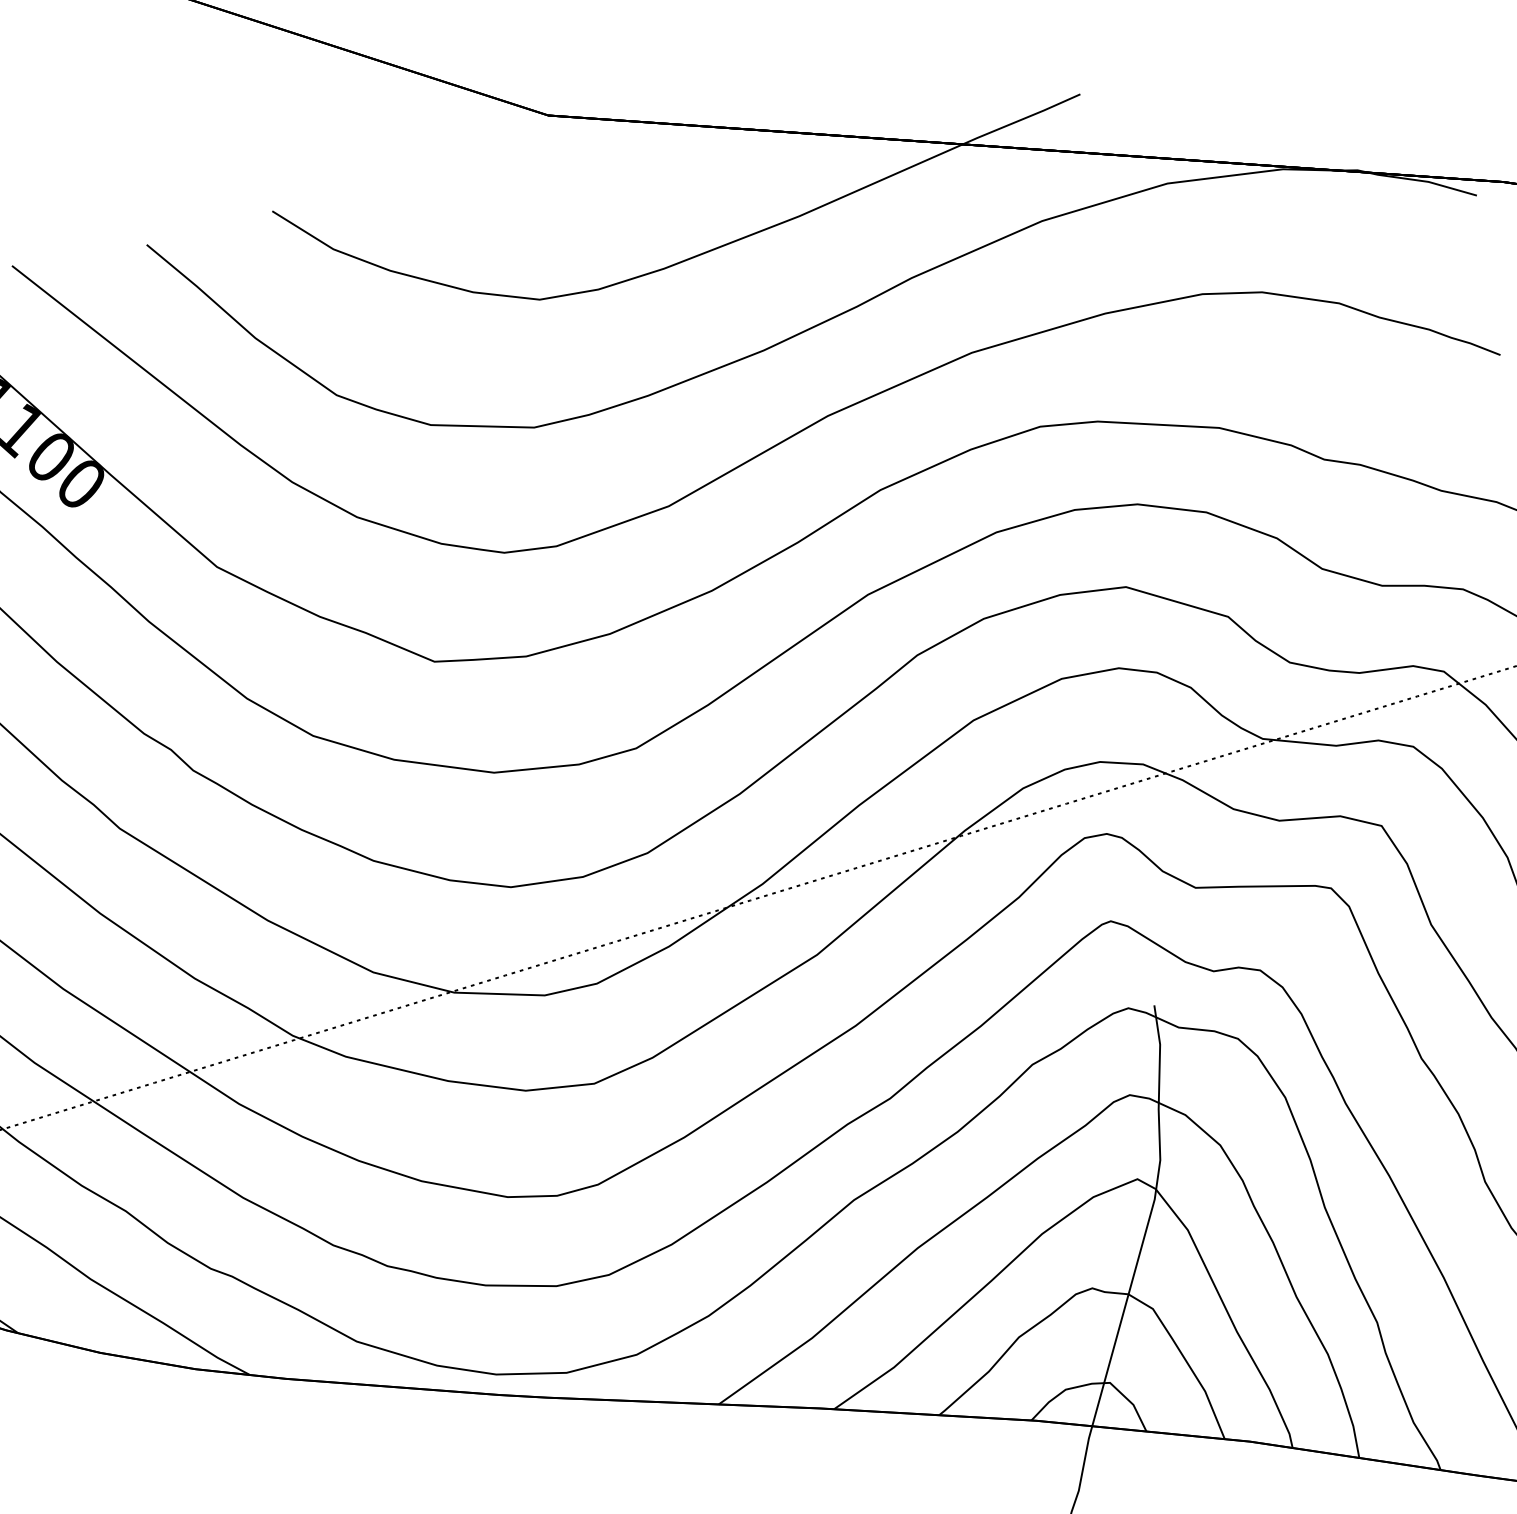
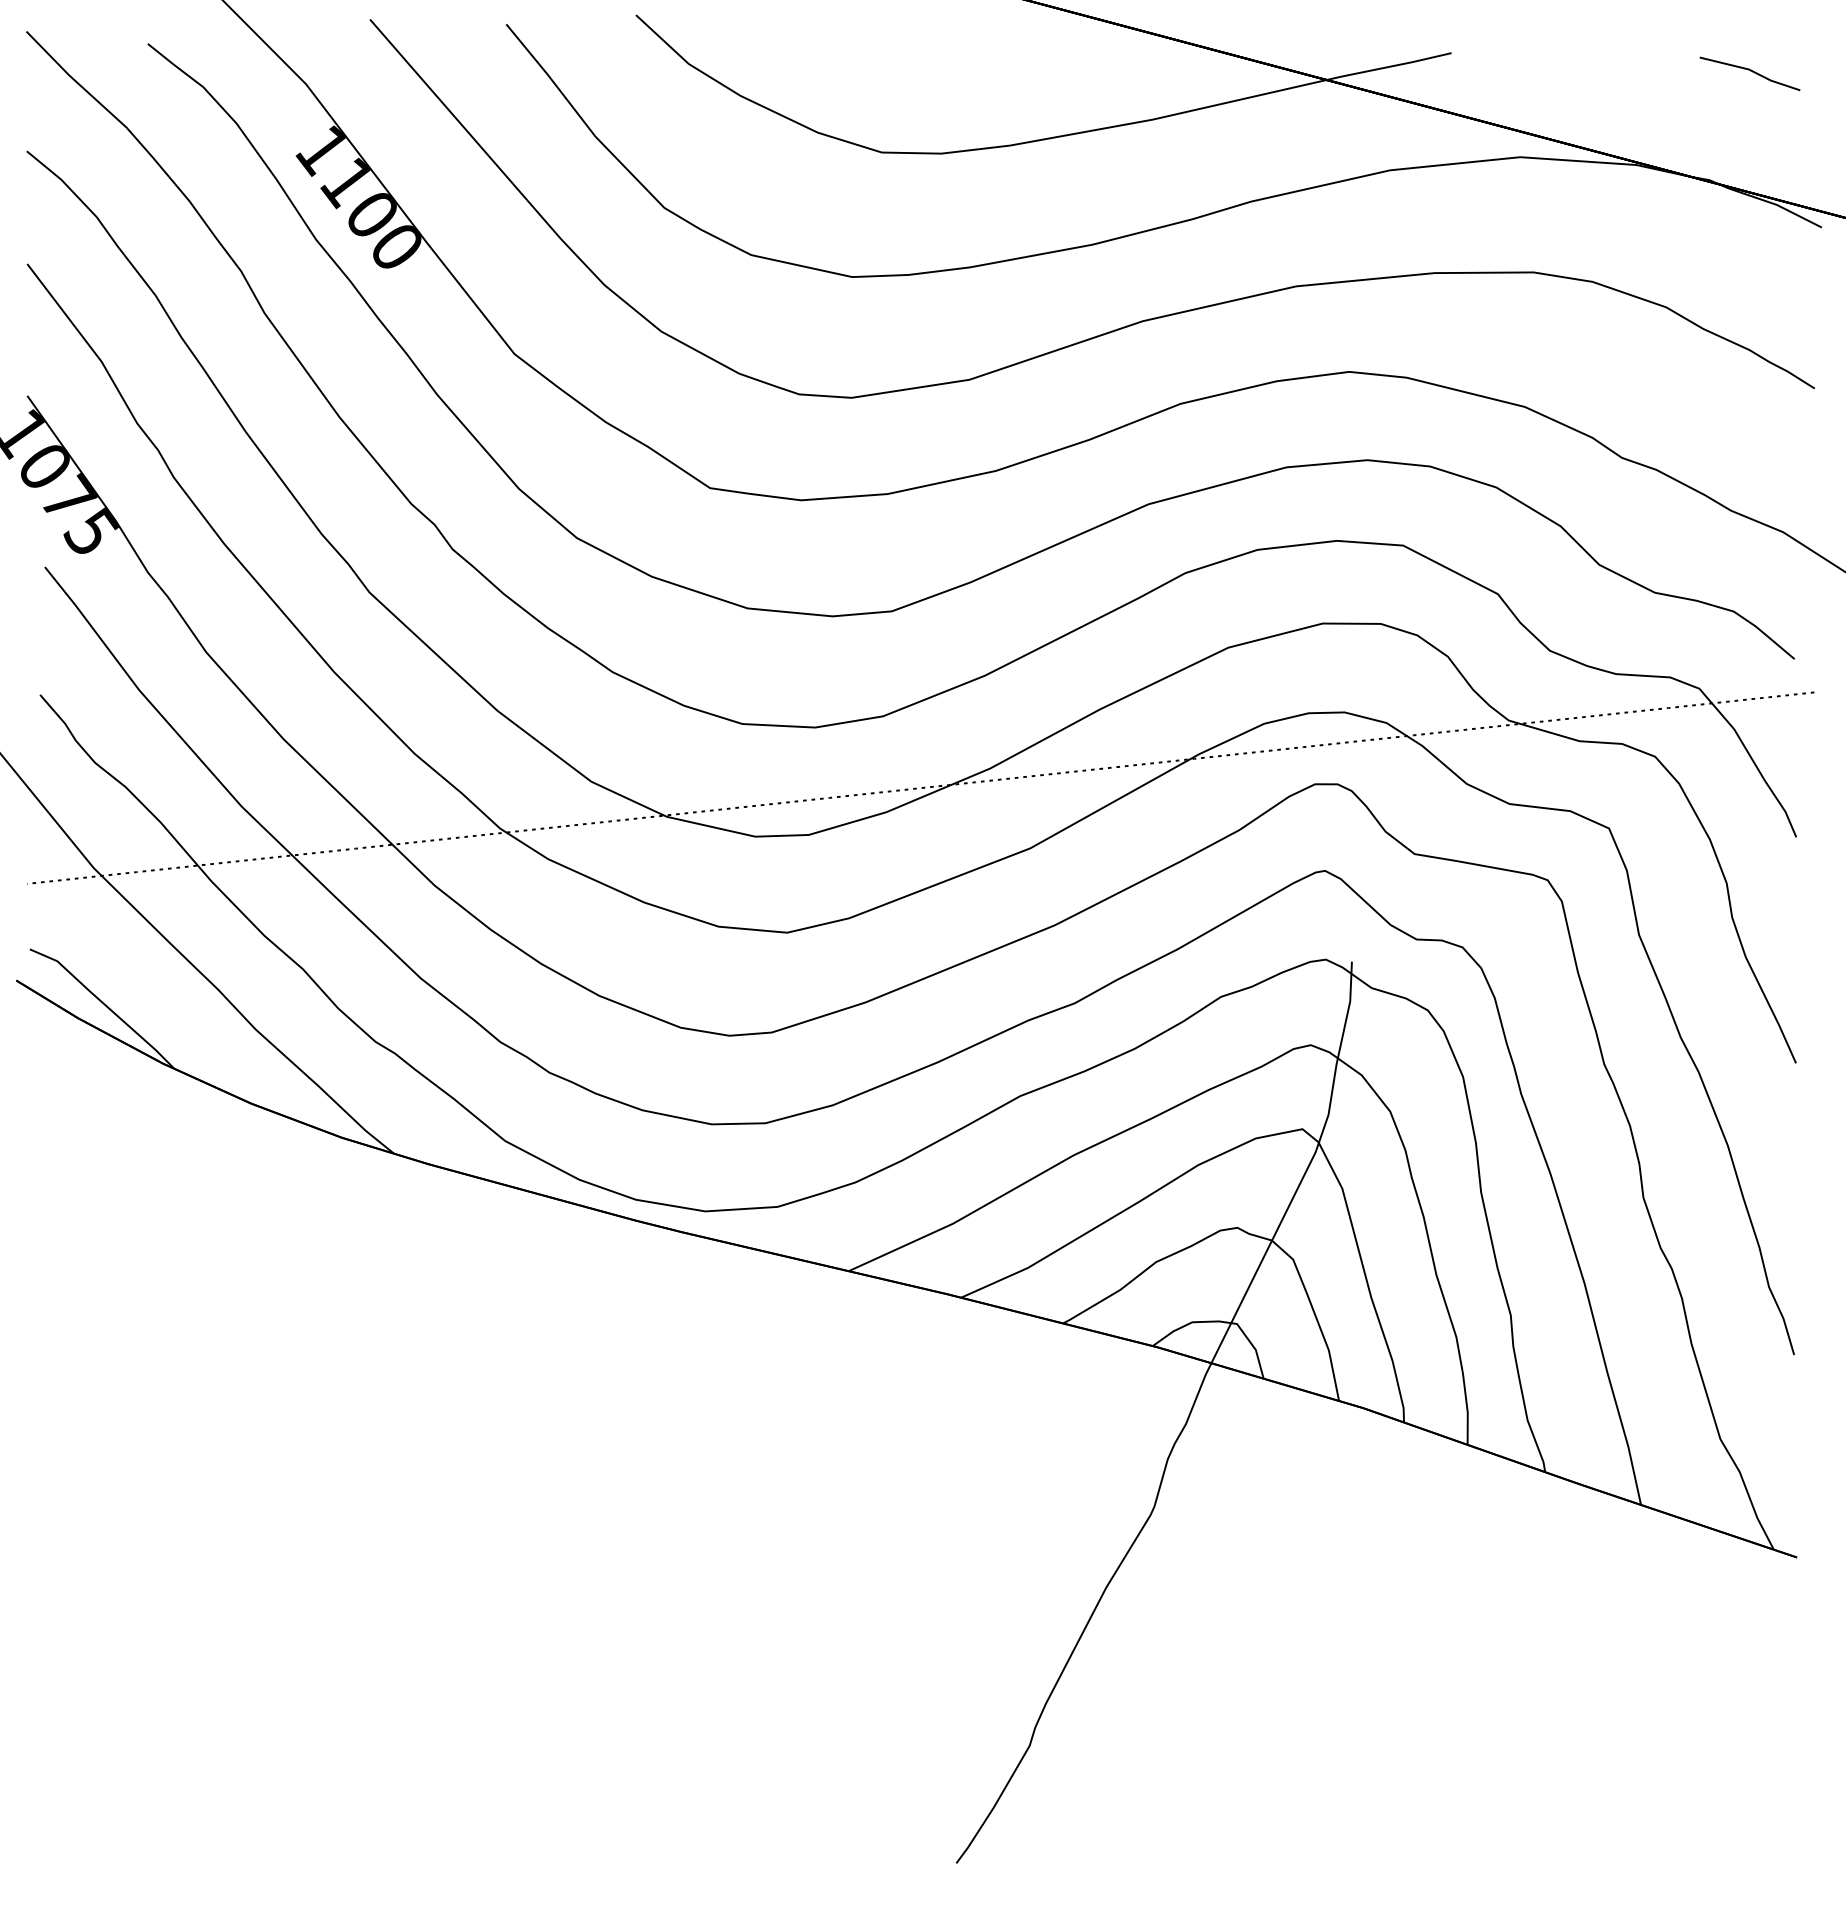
line: (1377, 55) -> (1750, 71), added

